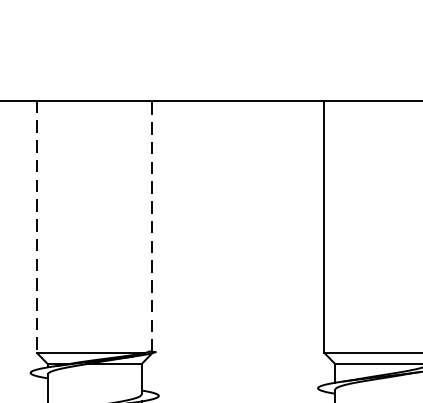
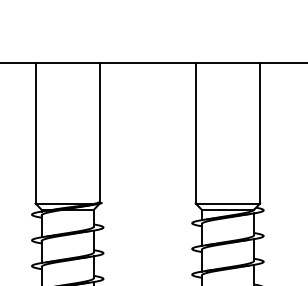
line: (151, 225) -> (99, 132), dashed -> solid
line: (36, 227) -> (35, 133), dashed -> solid

